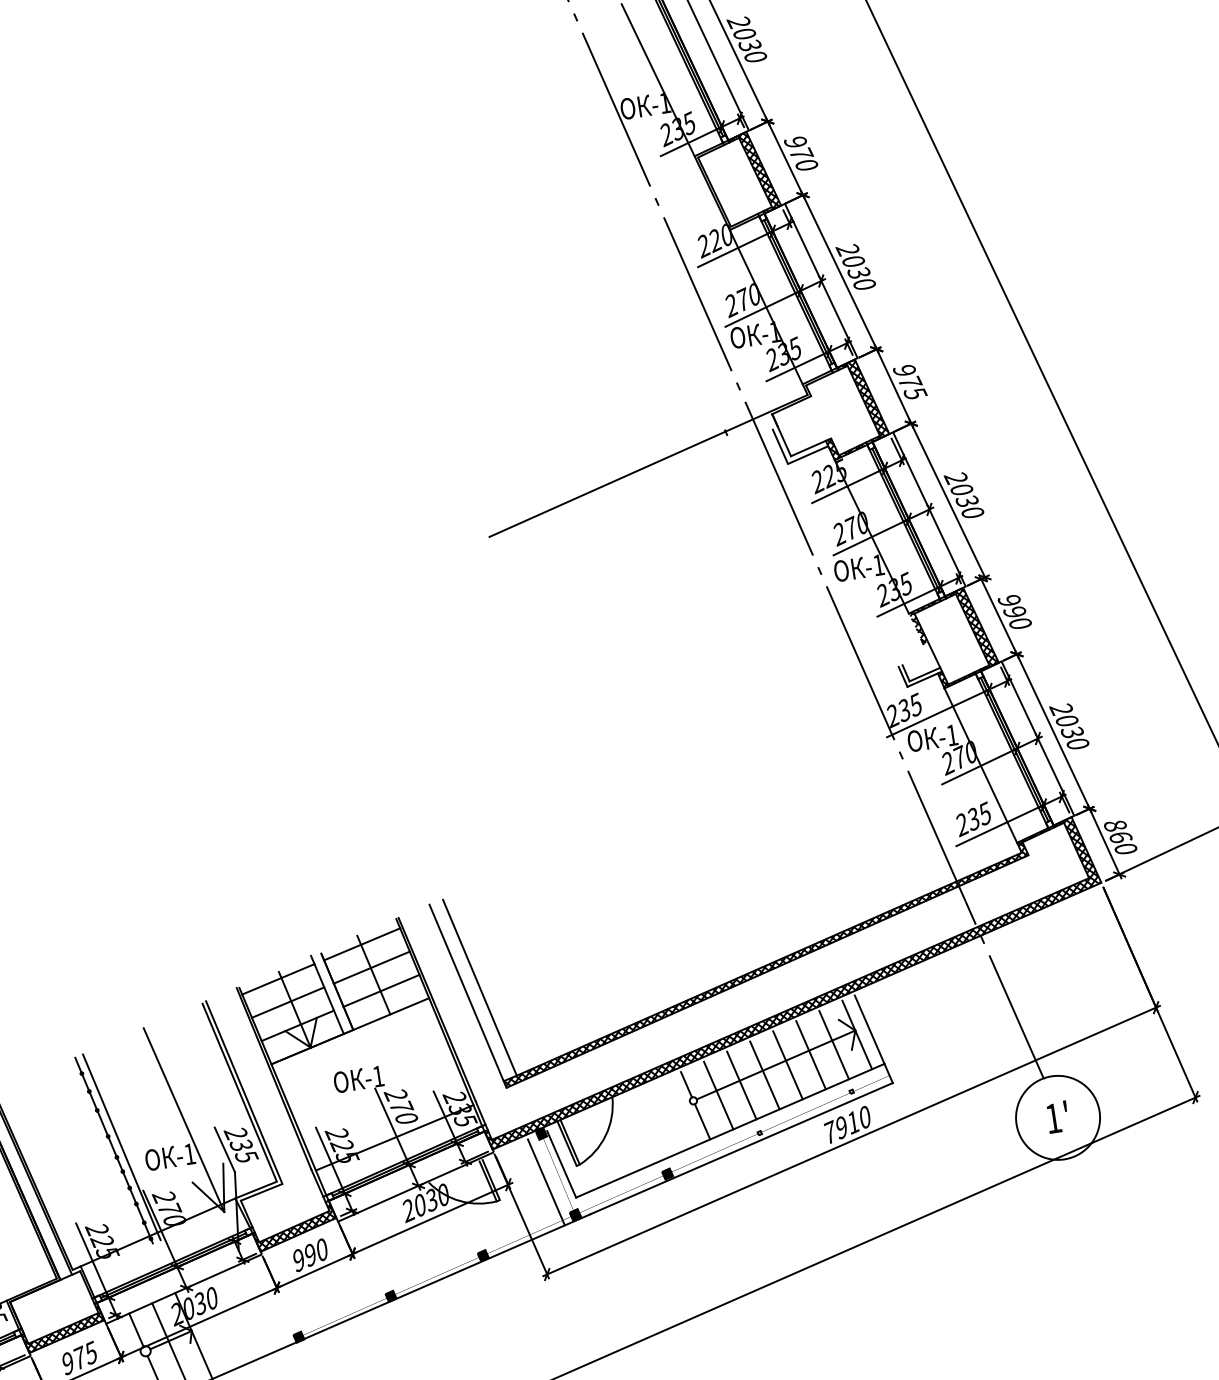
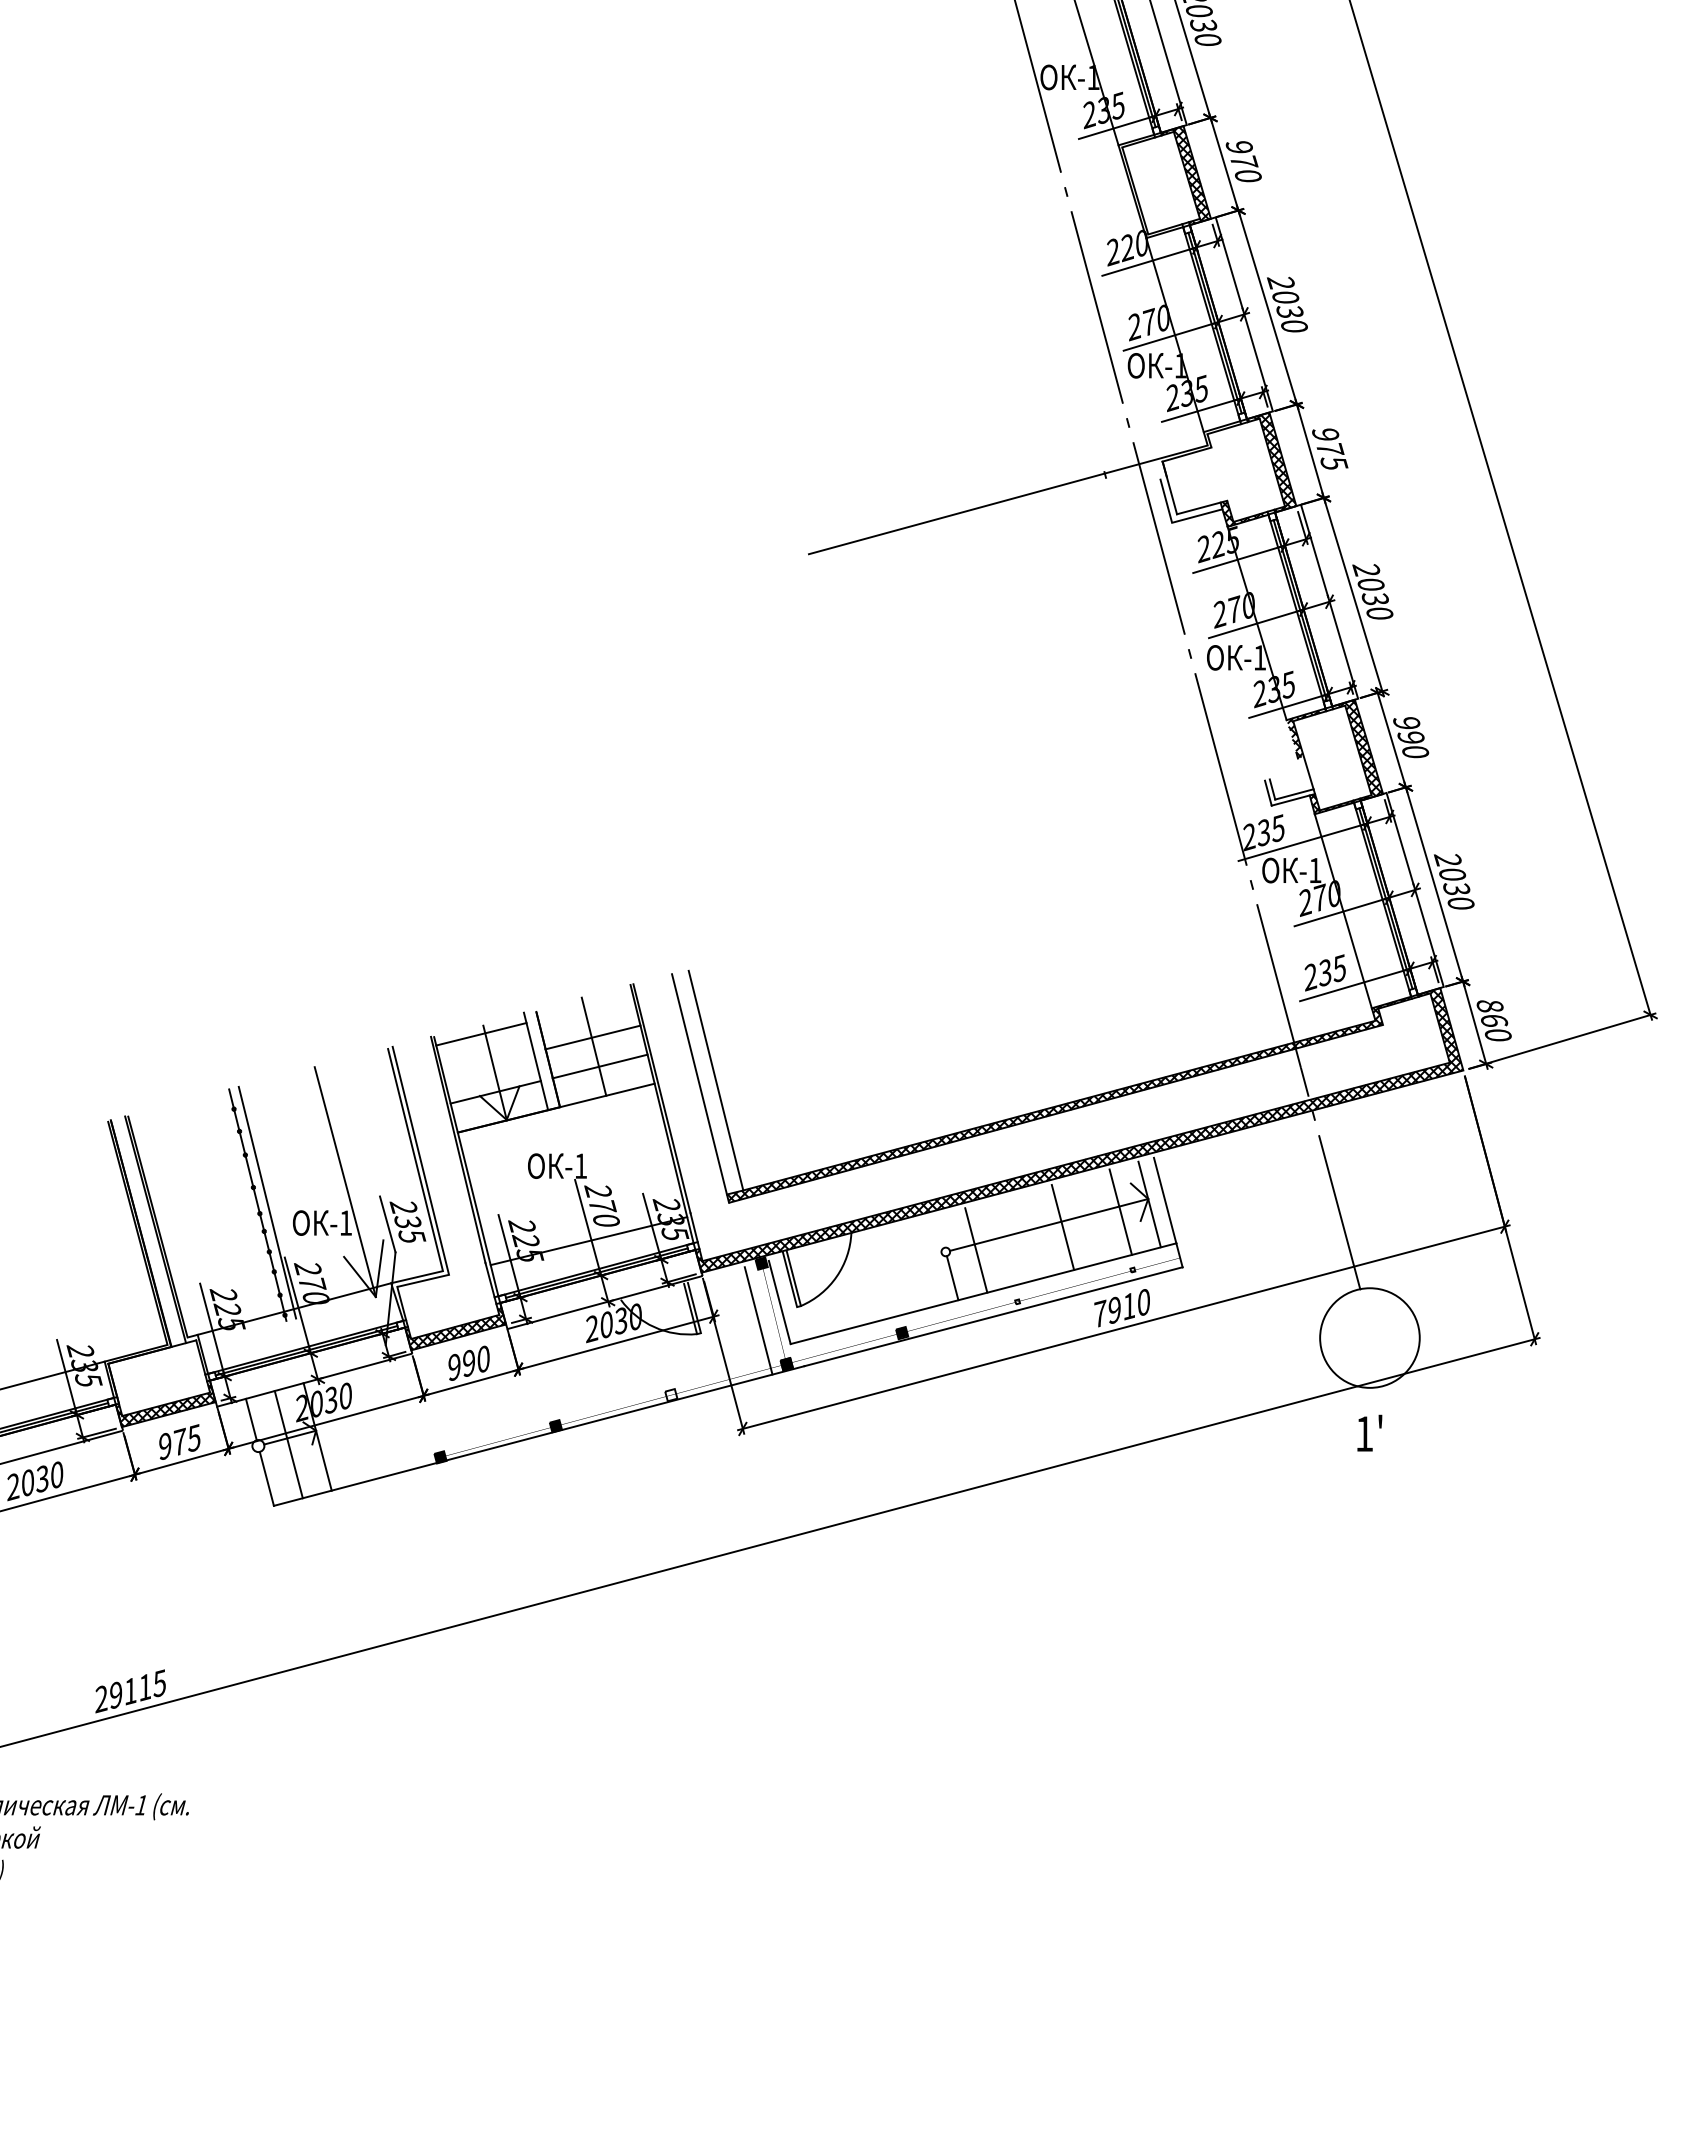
line: (361, 944) -> (585, 1008), removed
line: (288, 1002) -> (488, 1063), removed
line: (810, 1054) -> (1091, 1219), removed
line: (764, 1074) -> (1033, 1234), removed
line: (686, 1084) -> (940, 1231), removed
line: (742, 1085) -> (1005, 1242), removed
text: (1057, 1116) -> (1369, 1432), moved
fill: (483, 1255) -> (671, 1395), removed

